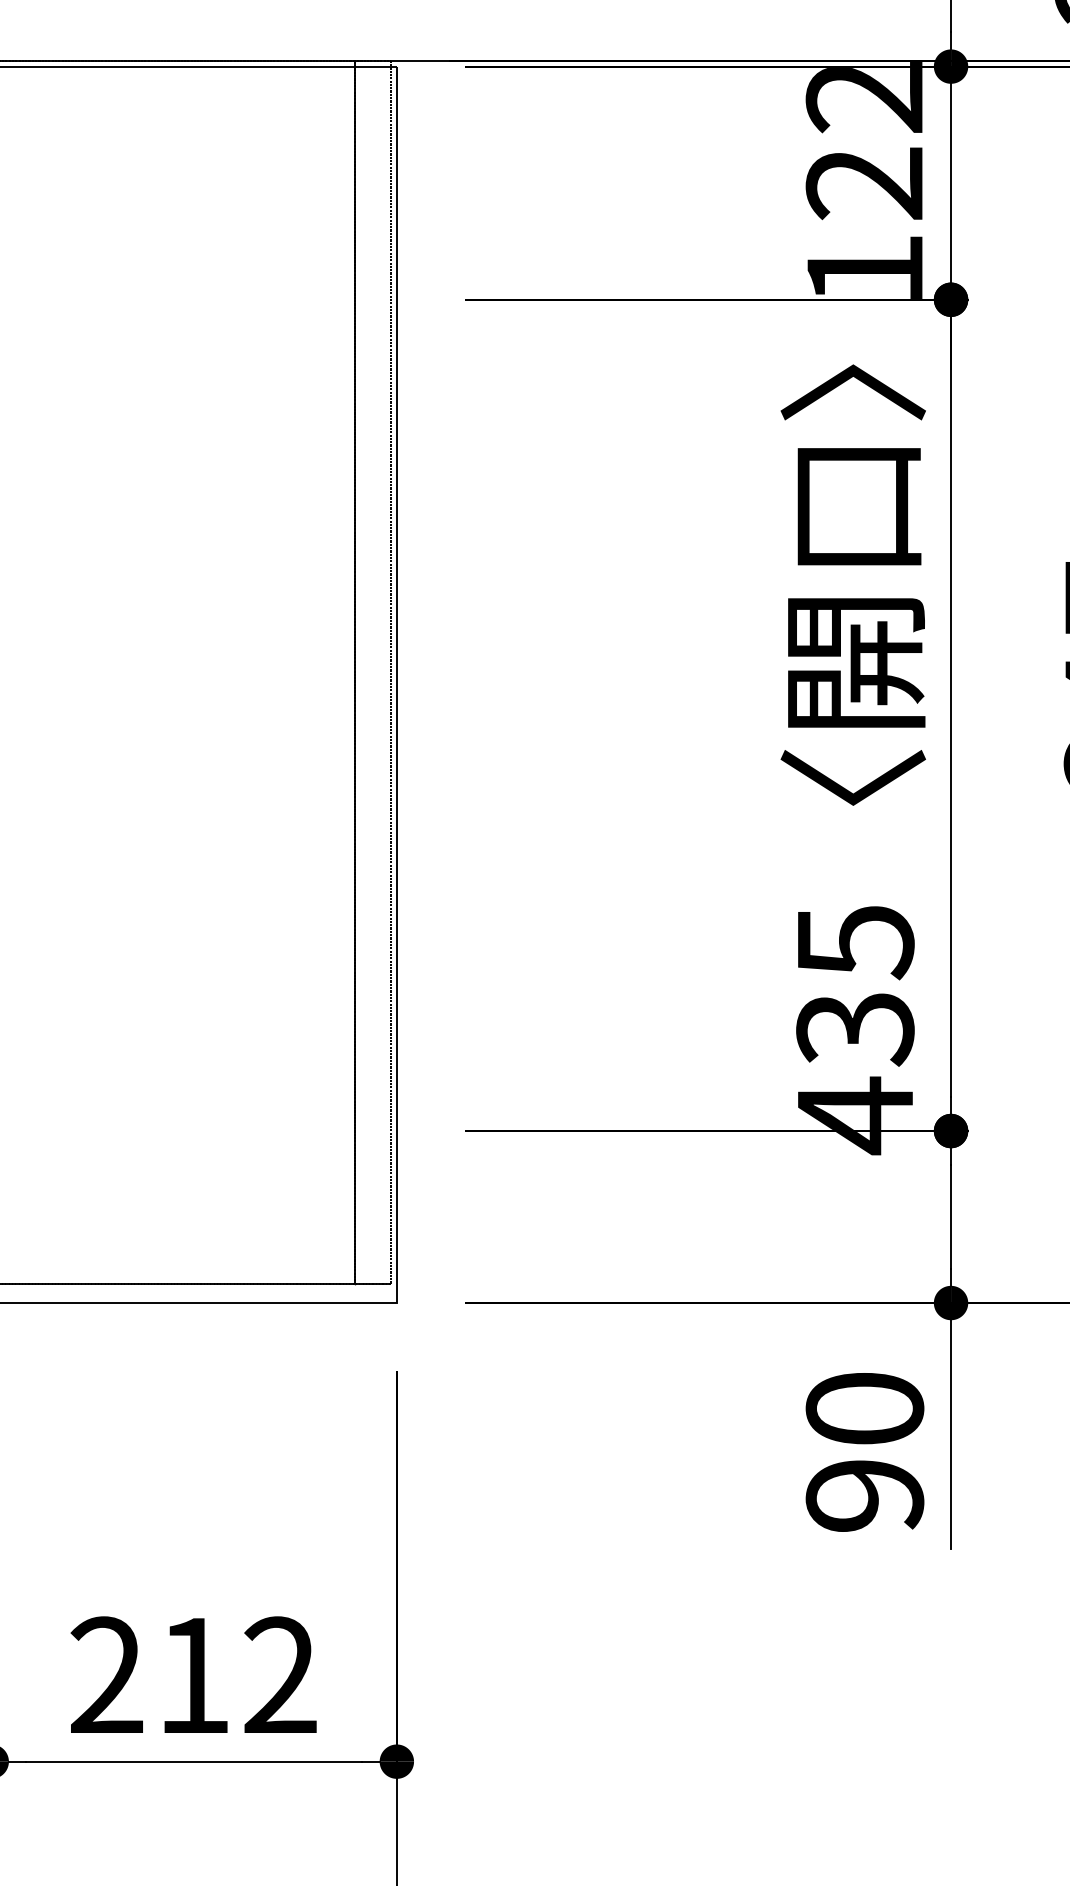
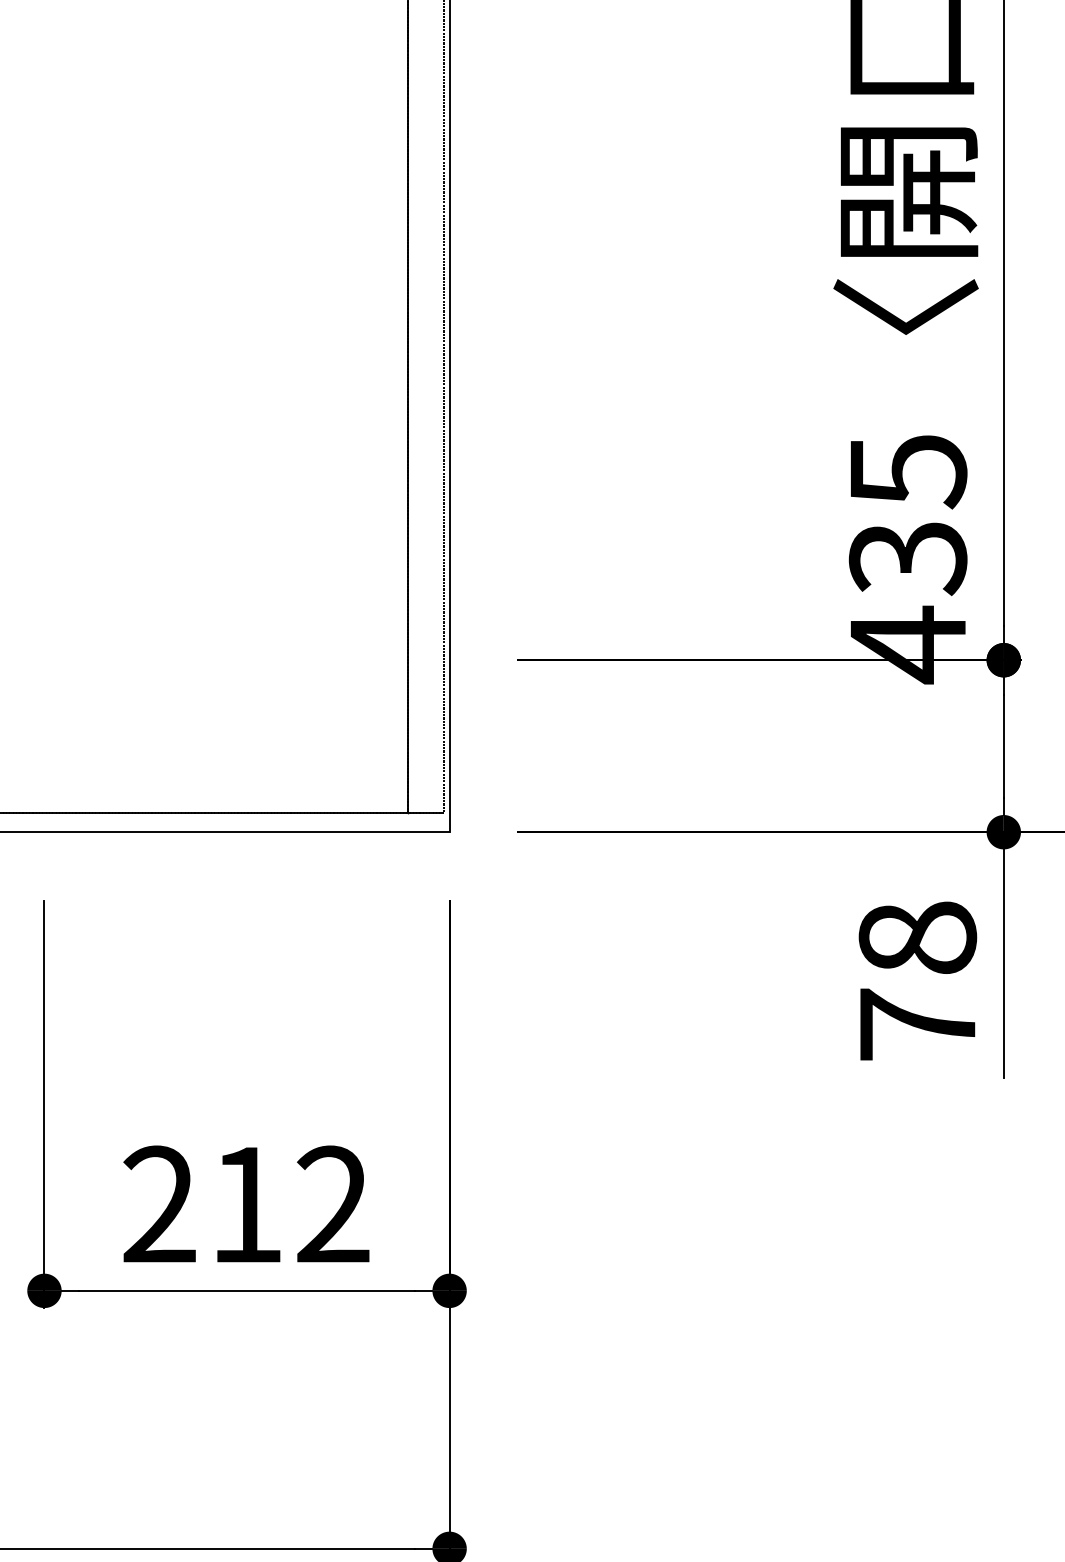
text: (864, 1451) -> (917, 980), 90 -> 78

